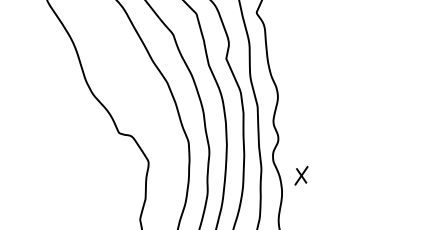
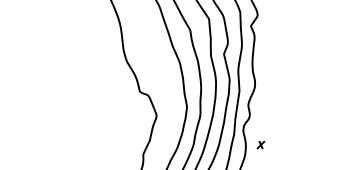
part: (300, 175) -> (260, 144), size x0.6

